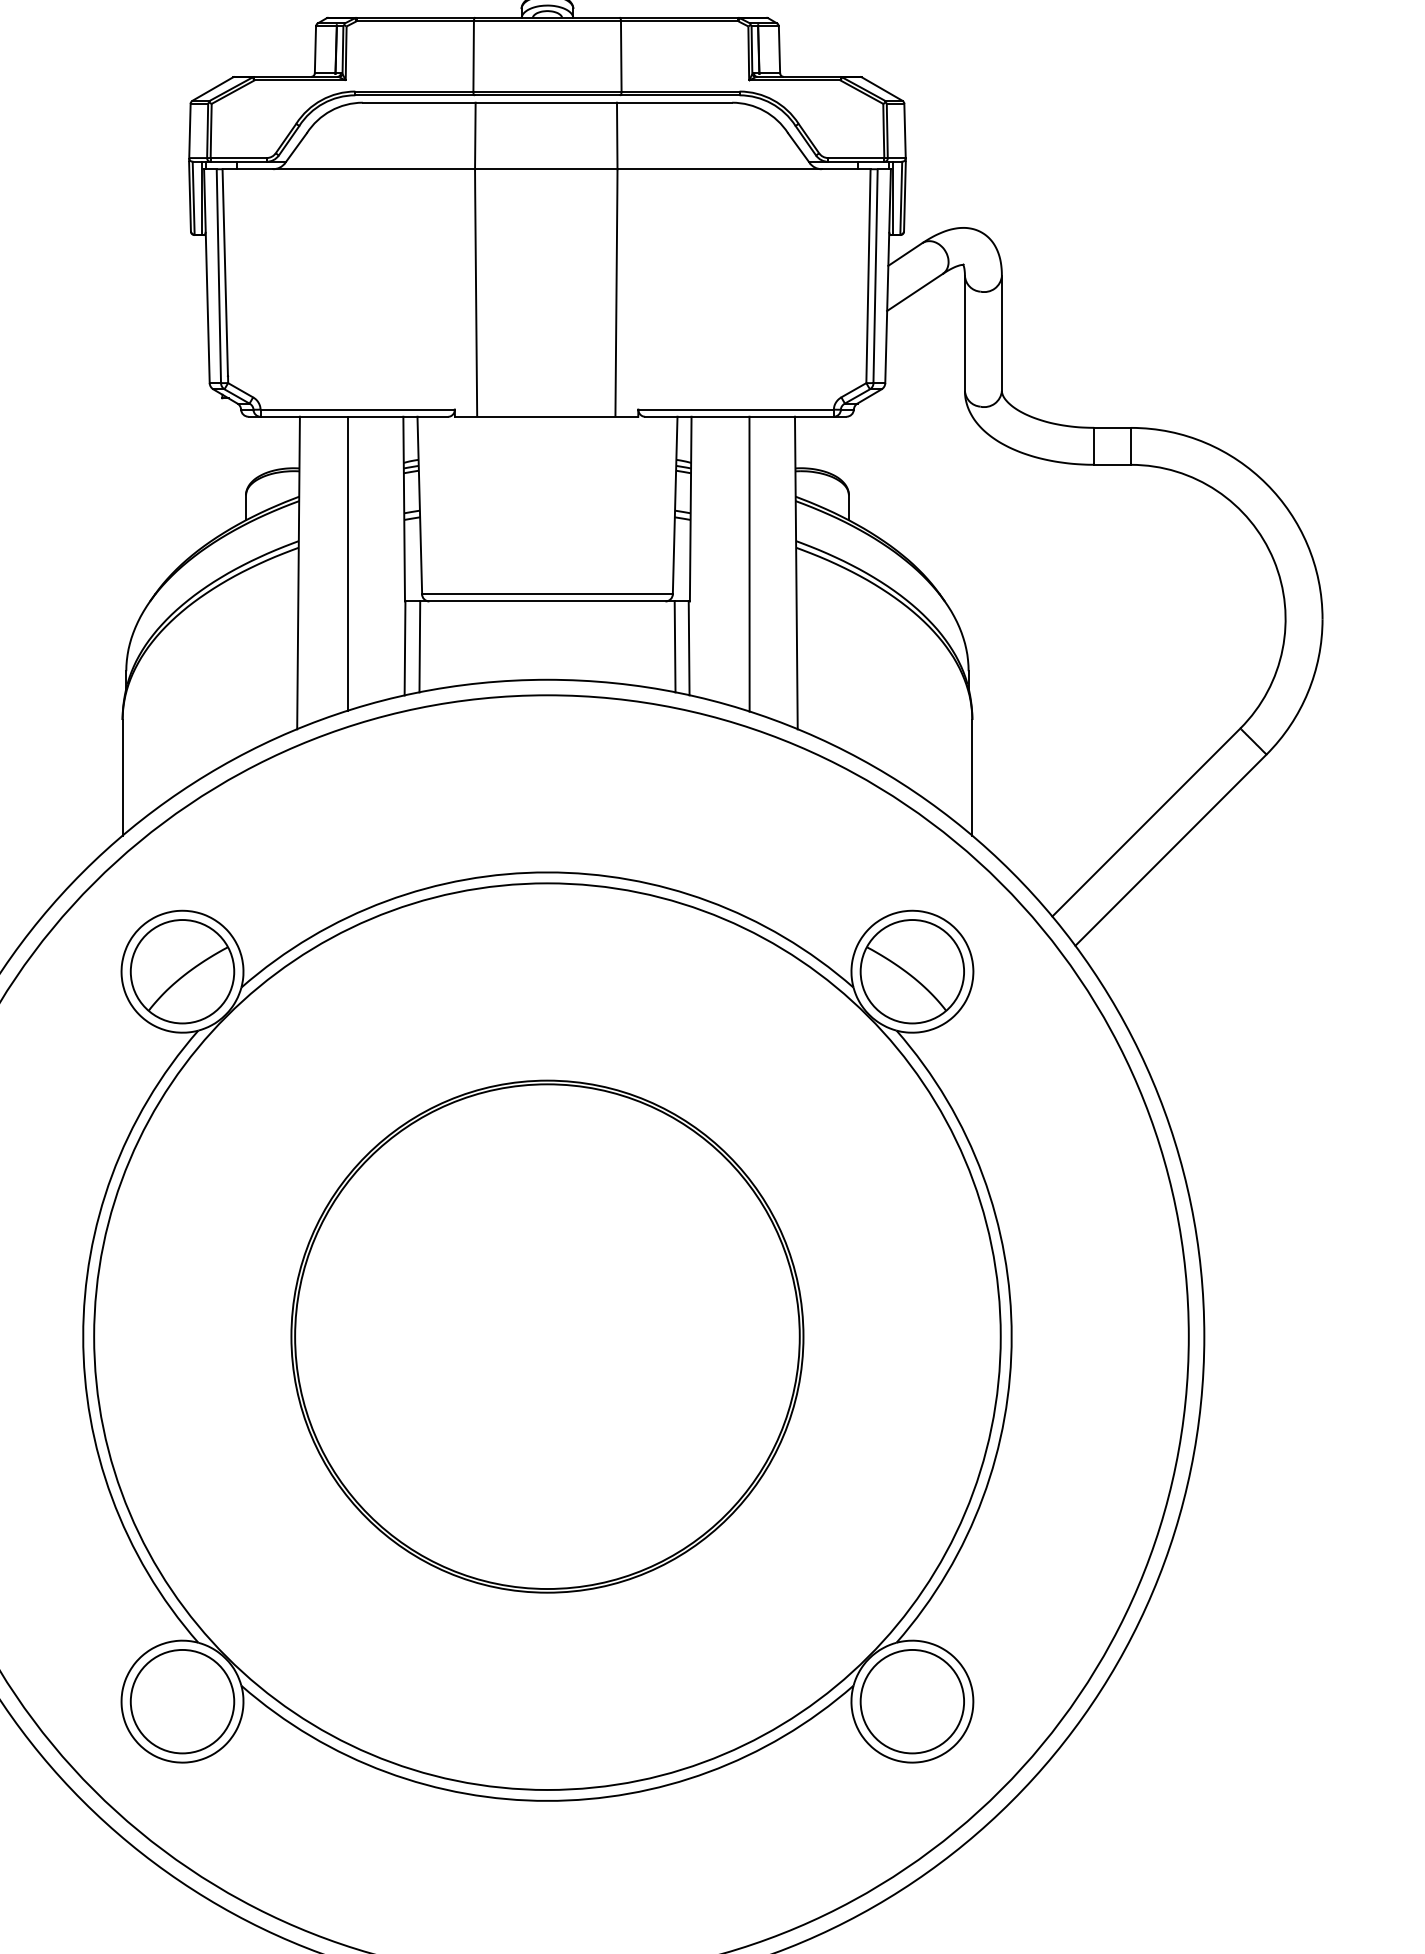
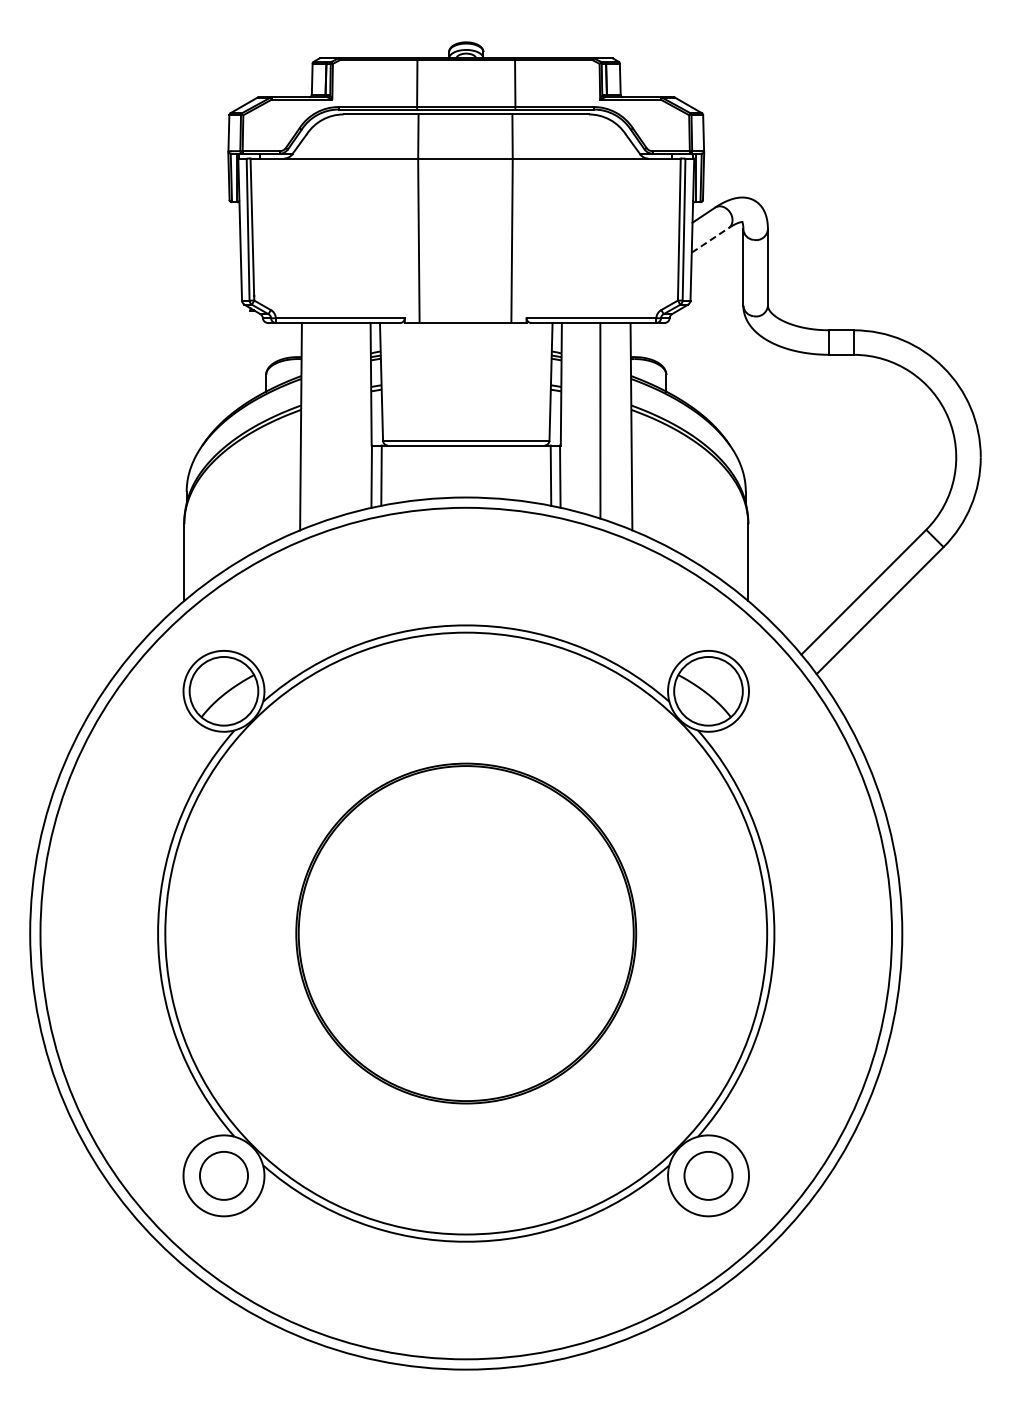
line: (915, 292) -> (710, 240), solid -> dashed
line: (347, 563) -> (333, 420), removed
circle: (181, 1701) -> (223, 1175), size x0.7
circle: (912, 1701) -> (708, 1175), size x0.7

